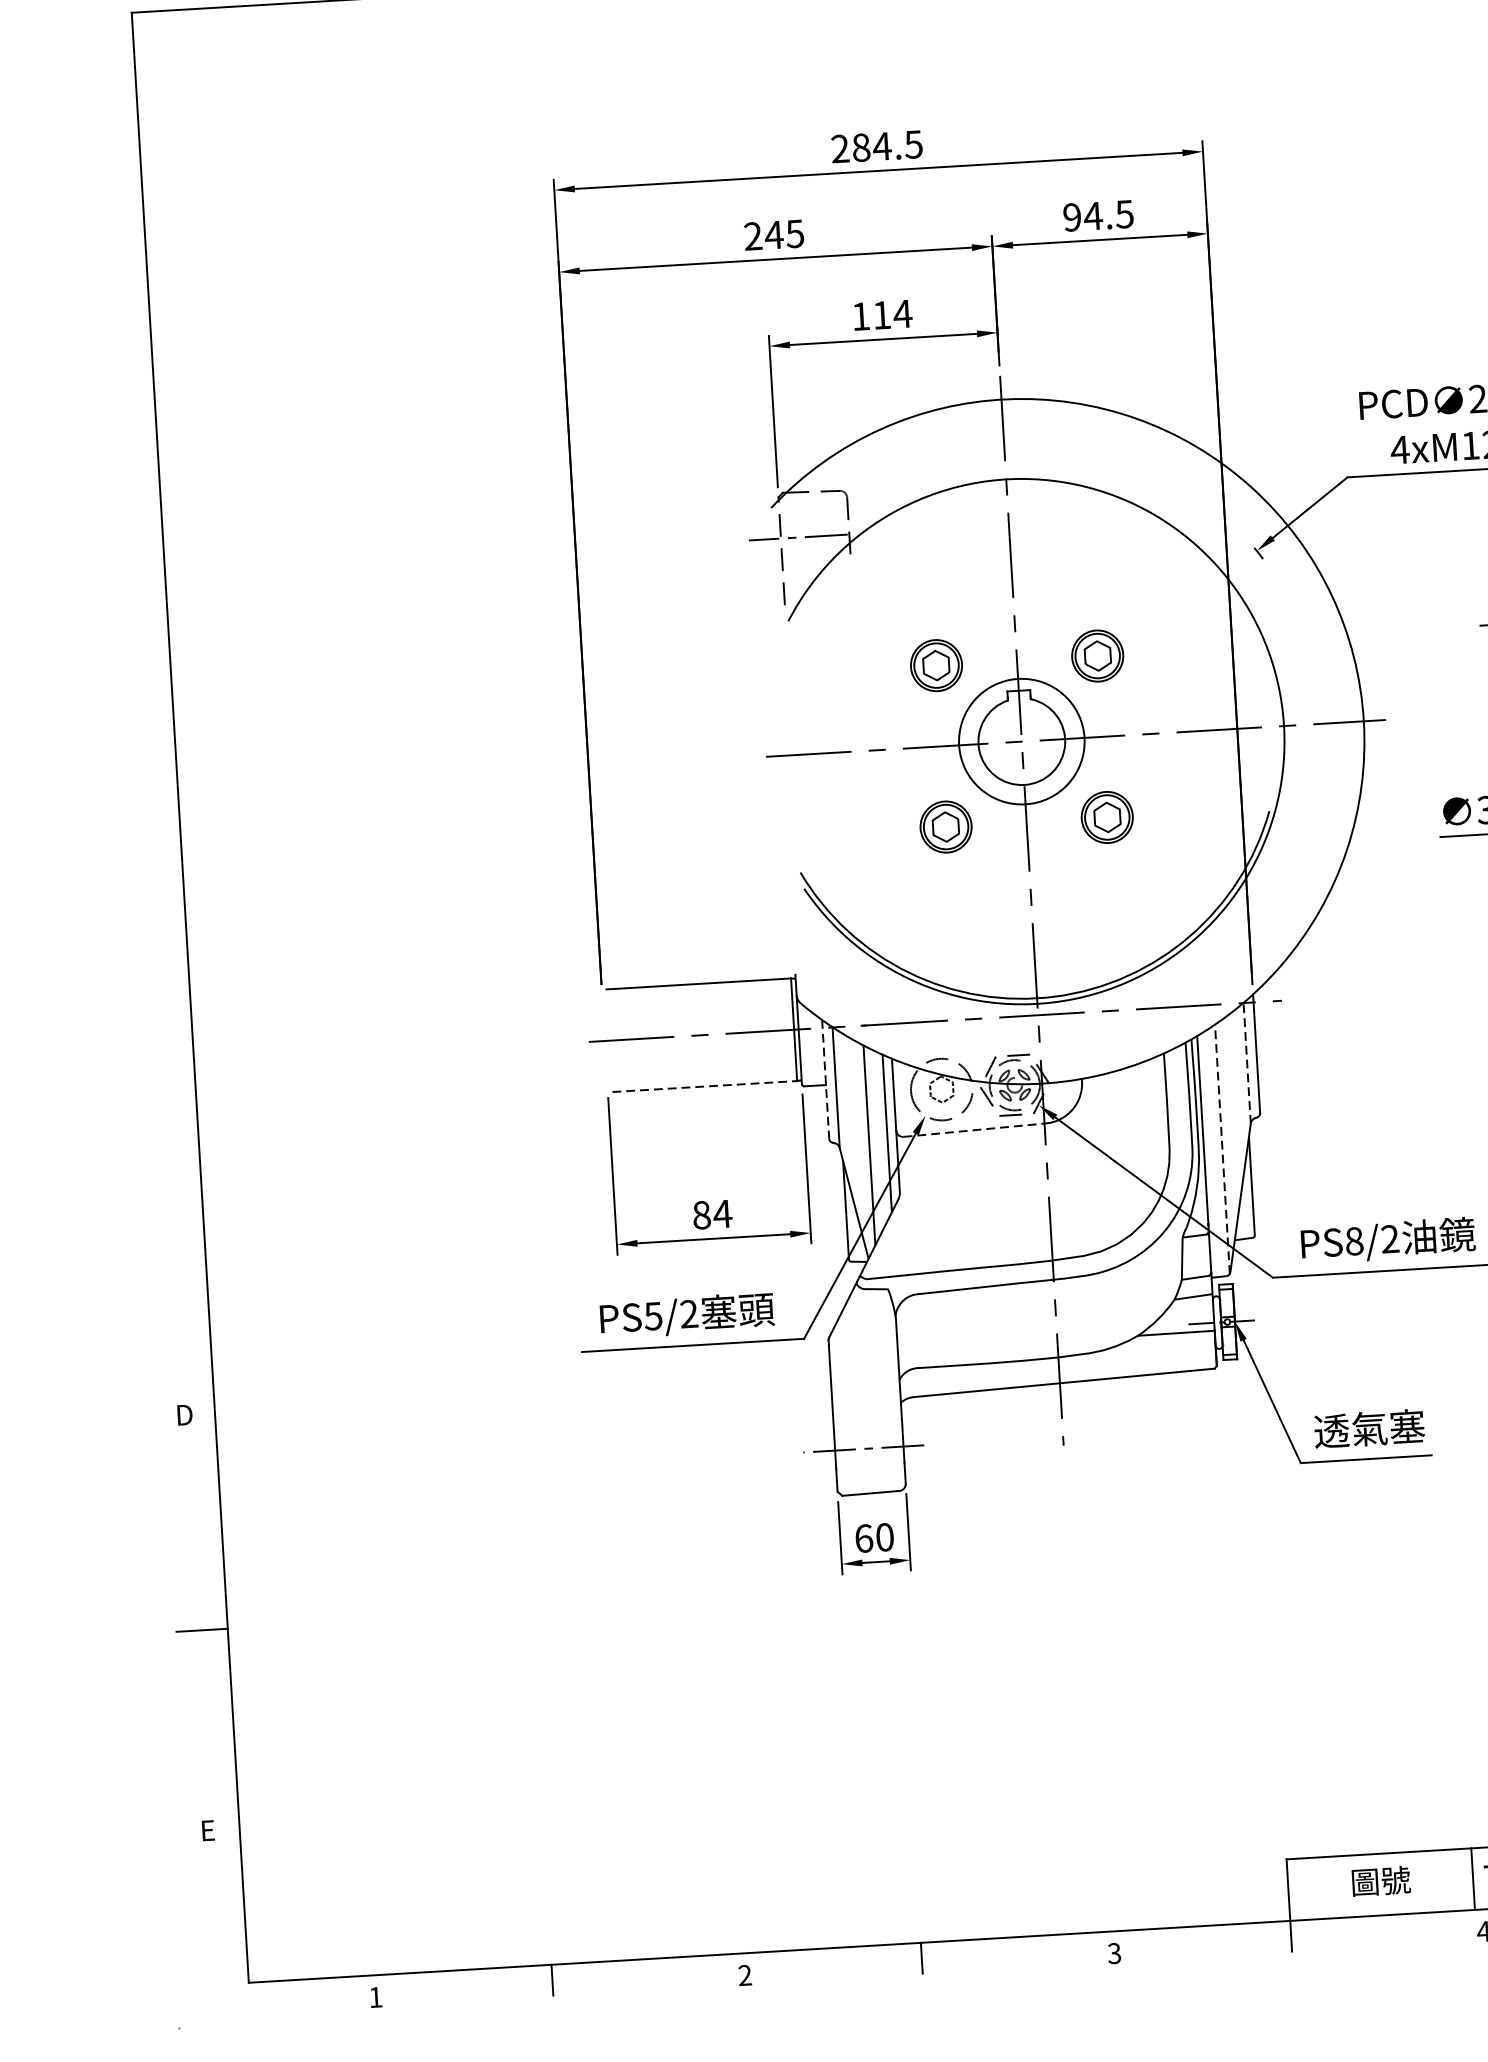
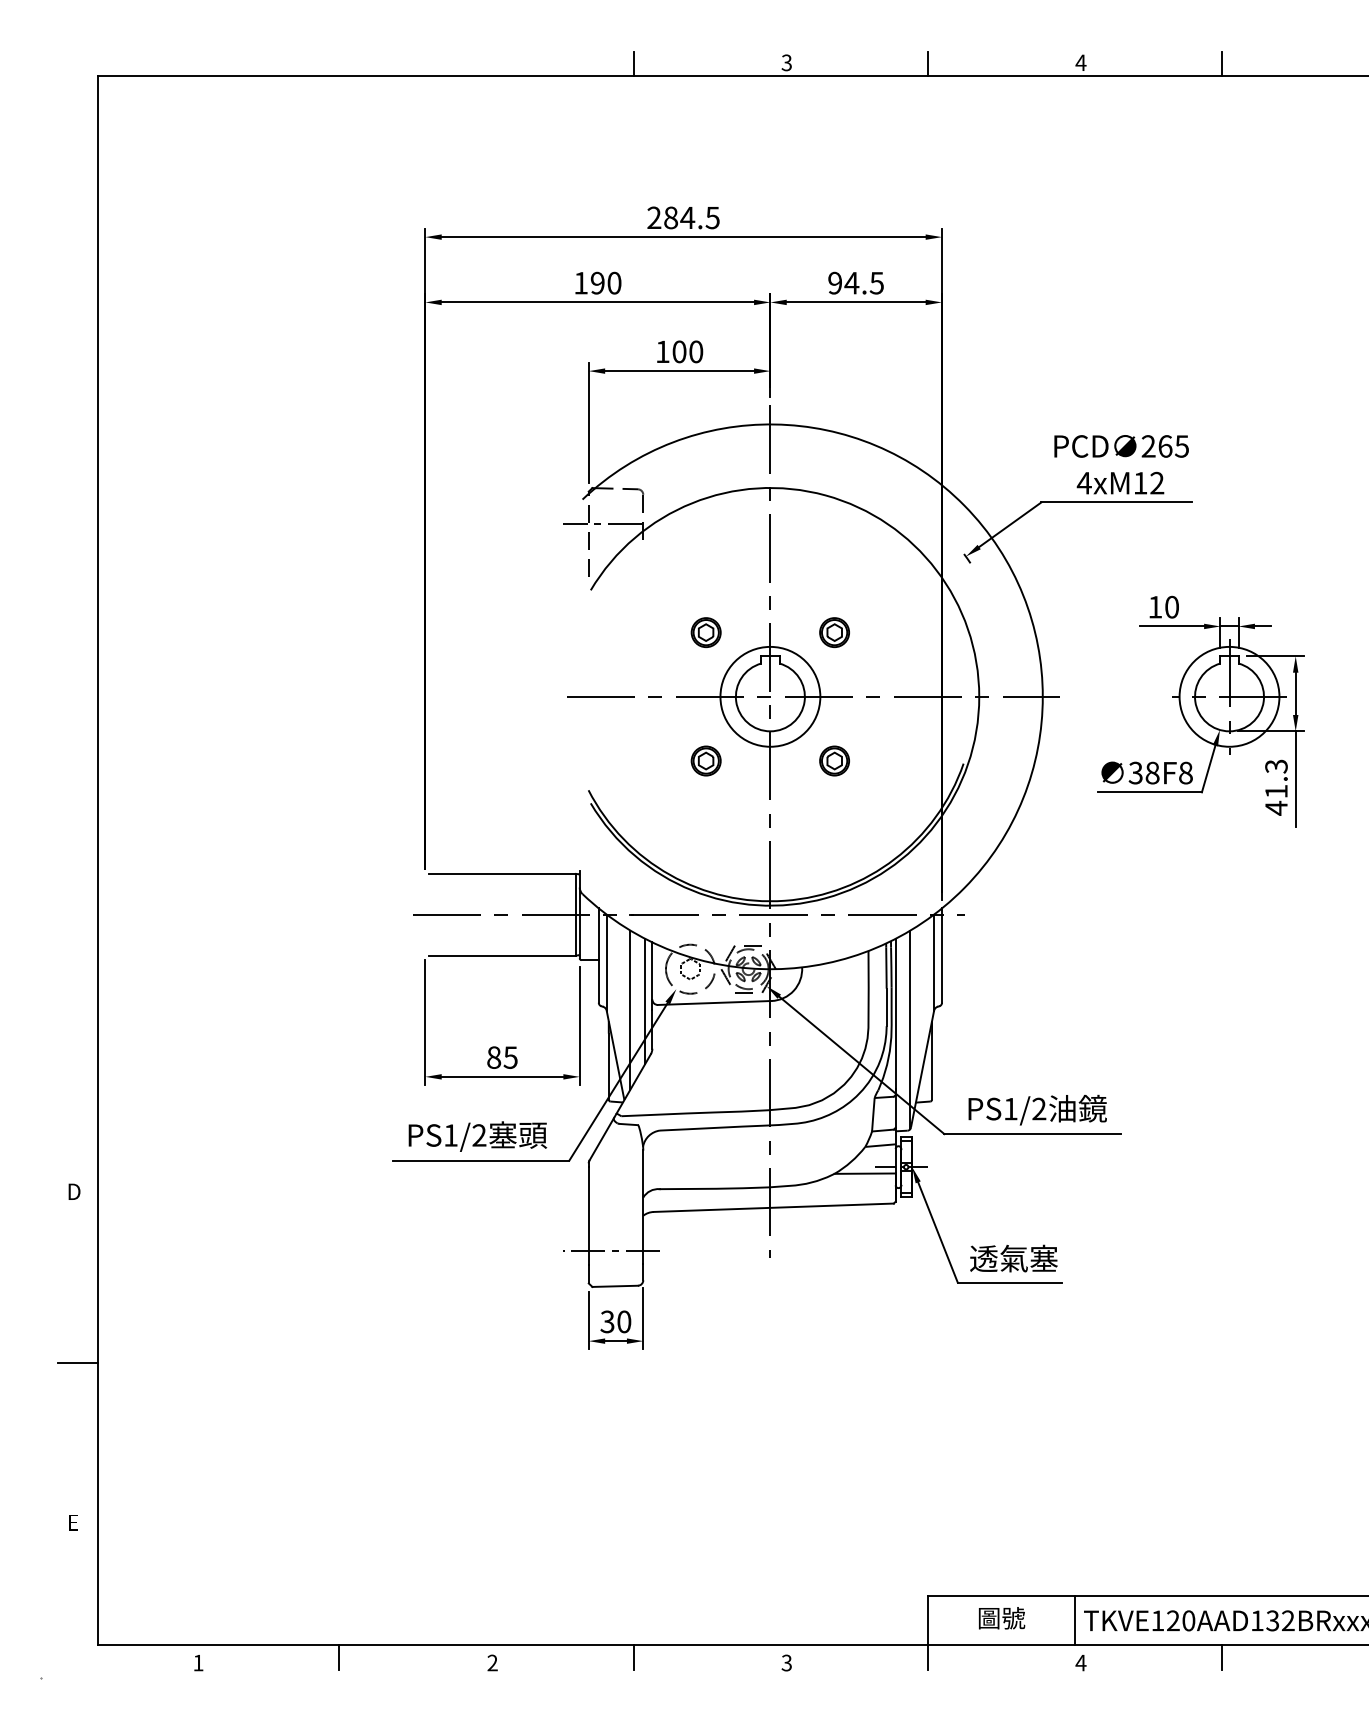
text: (773, 234) -> (597, 282), 245 -> 190
text: (891, 314) -> (687, 351), 114 -> 100
part: (1097, 656) -> (834, 632), size x0.71
part: (935, 665) -> (705, 632), size x0.71
part: (1107, 816) -> (834, 760), size x0.71
part: (945, 826) -> (705, 760), size x0.71
line: (1247, 1062) -> (934, 962), dashed -> solid
line: (825, 1080) -> (598, 956), dashed -> solid
line: (704, 1086) -> (502, 955), dashed -> solid
line: (974, 1129) -> (714, 1002), dashed -> solid
line: (1222, 1148) -> (910, 1029), dashed -> solid
text: (722, 1213) -> (510, 1057), 84 -> 85
text: (1353, 1240) -> (1010, 1108), PS8/2 -> PS1/2
text: (652, 1316) -> (450, 1135), PS5/2 -> PS1/2
text: (863, 1538) -> (607, 1321), 60 -> 30

